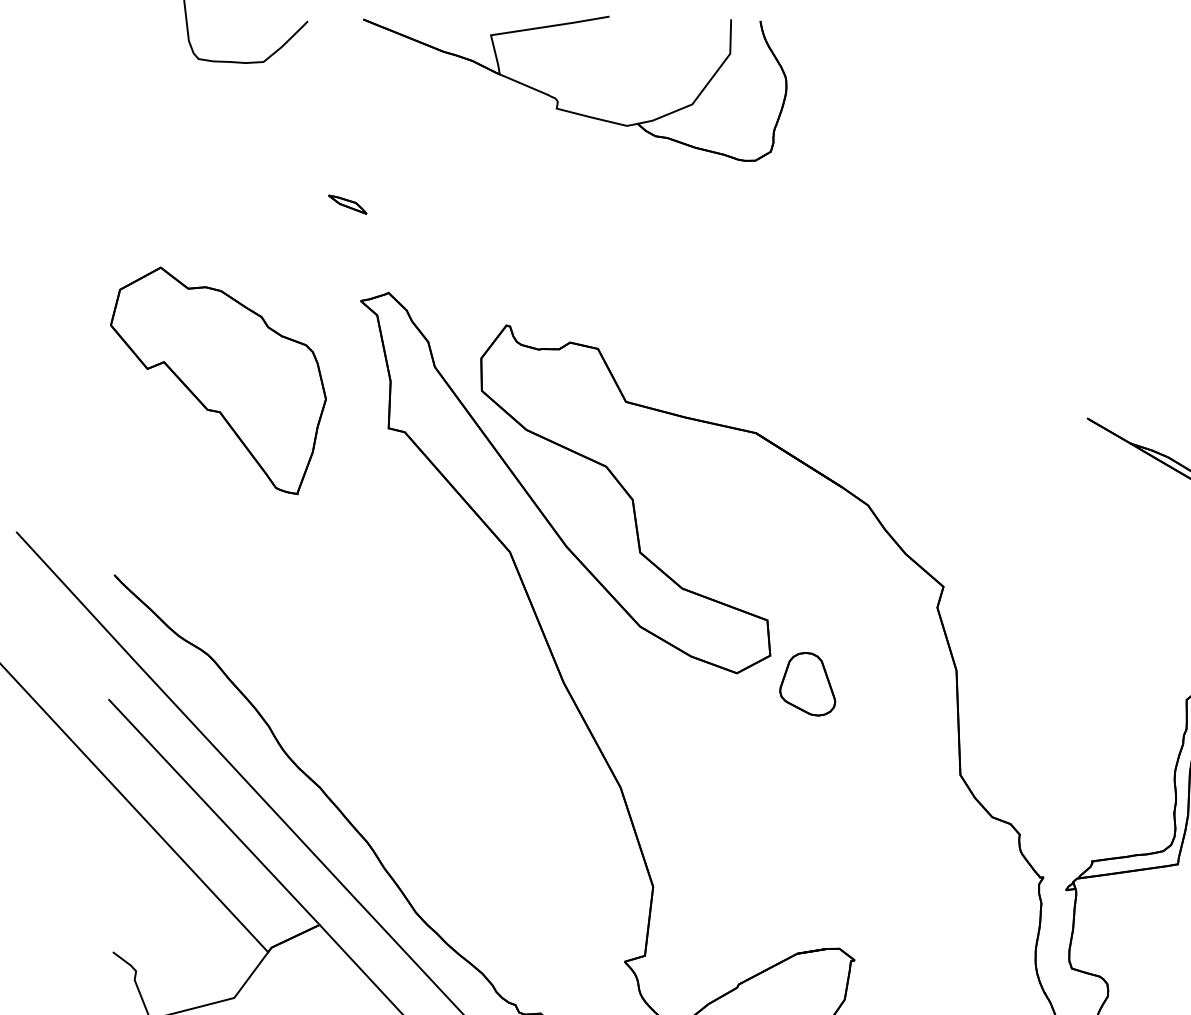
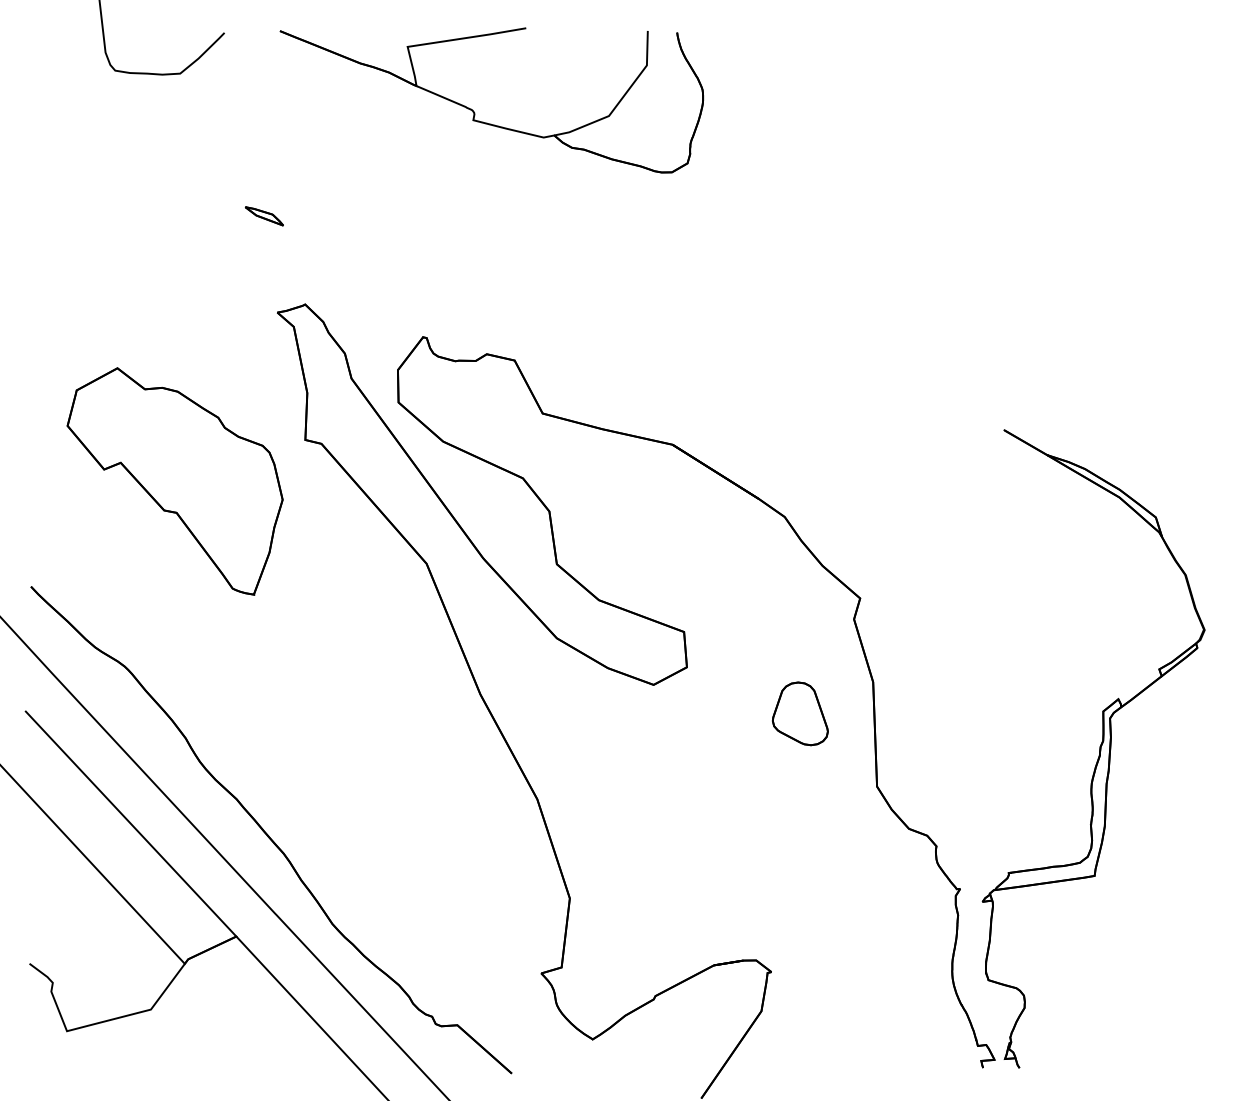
part: (217, 380) -> (174, 481), moved
part: (806, 683) -> (799, 713), moved

